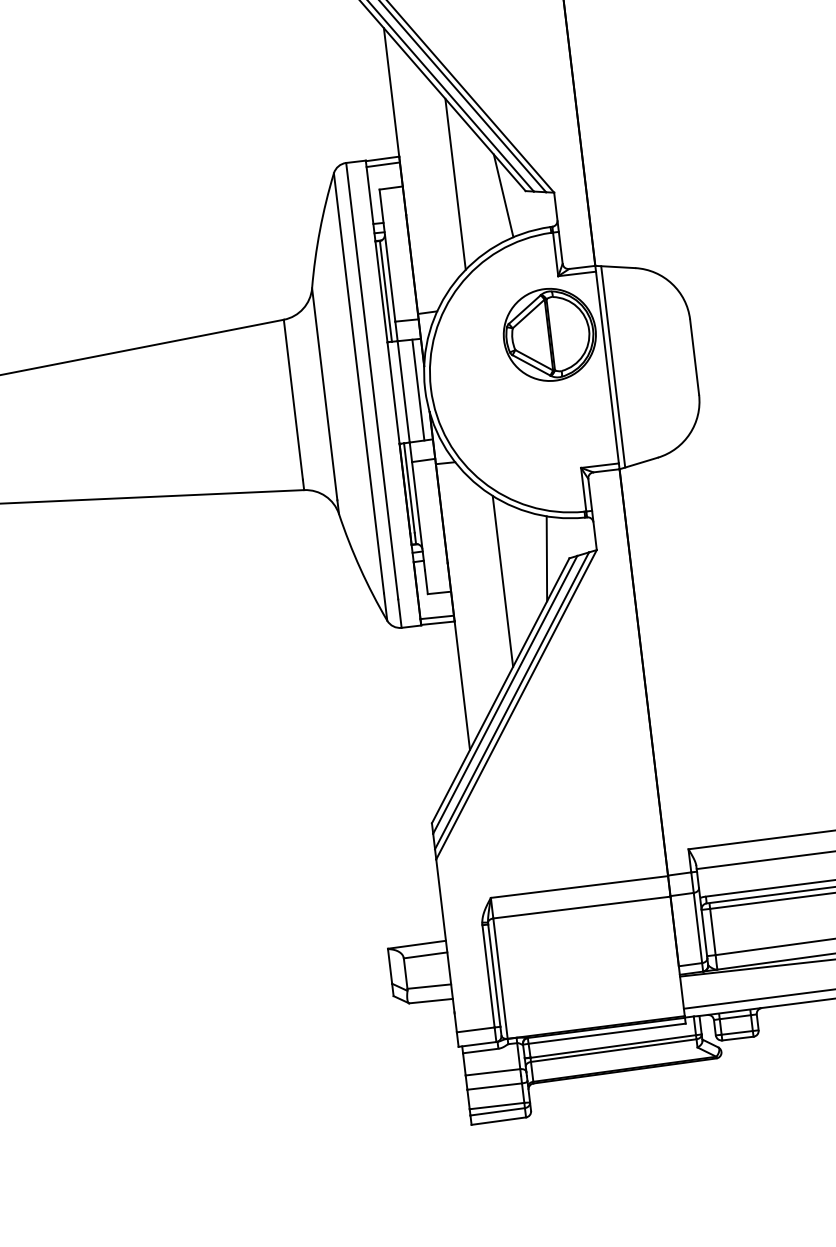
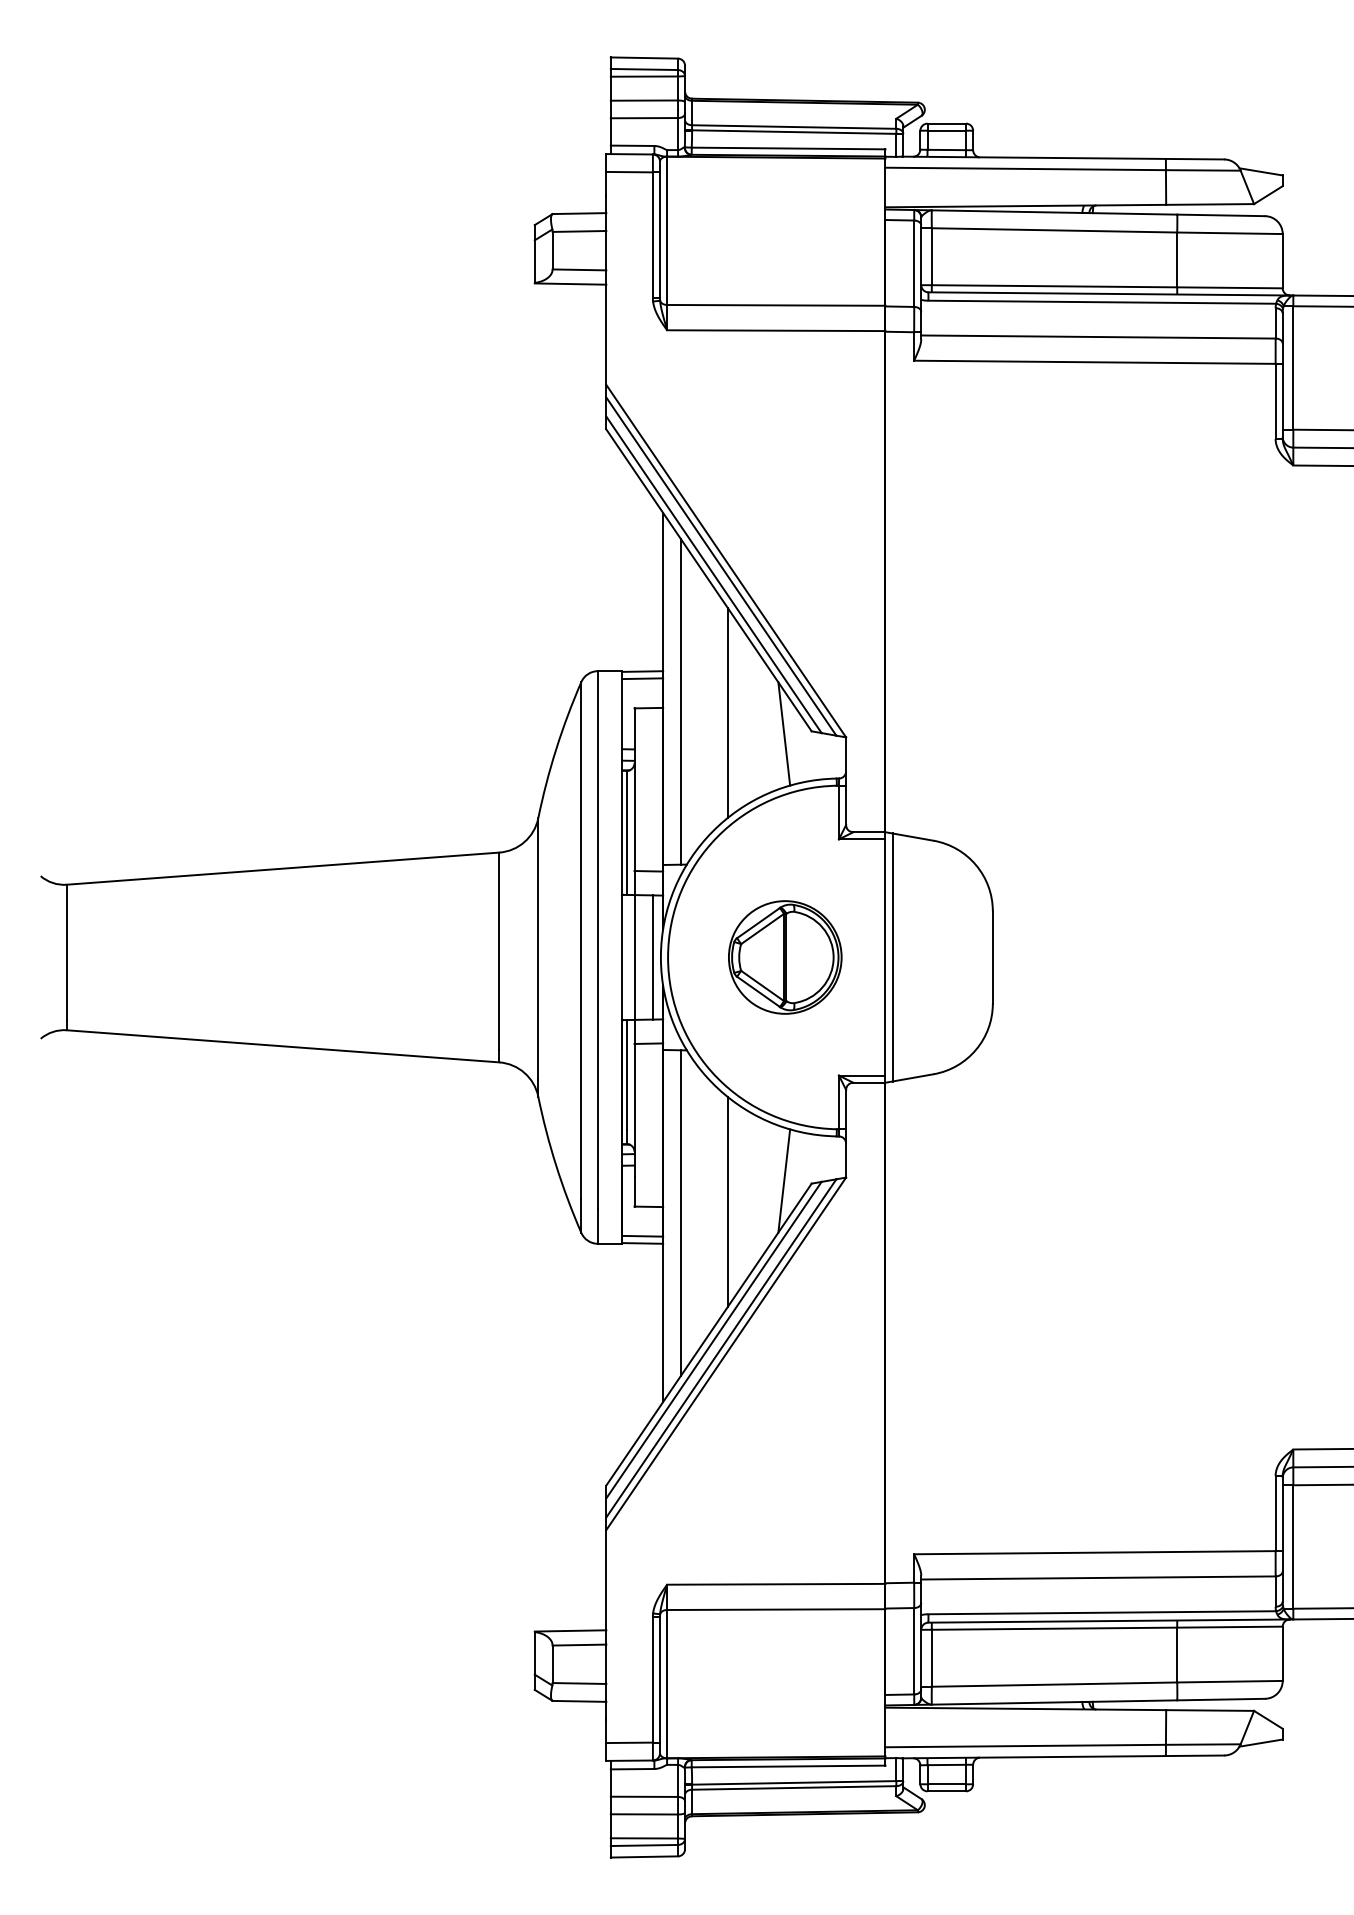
line: (416, 179) -> (680, 701), added
part: (550, 334) -> (785, 957), moved
line: (465, 595) -> (680, 1213), added

